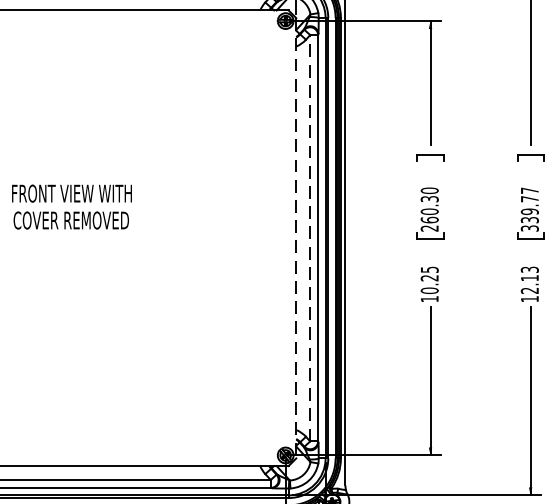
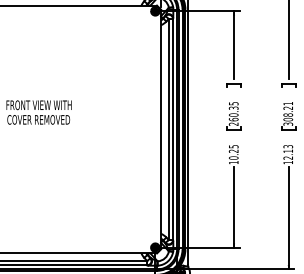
text: (429, 190) -> (233, 103), 260.30 -> 260.35
text: (530, 205) -> (288, 111), 339.77 -> 308.21
line: (296, 238) -> (161, 129), dashed -> solid
line: (309, 238) -> (168, 129), dashed -> solid

